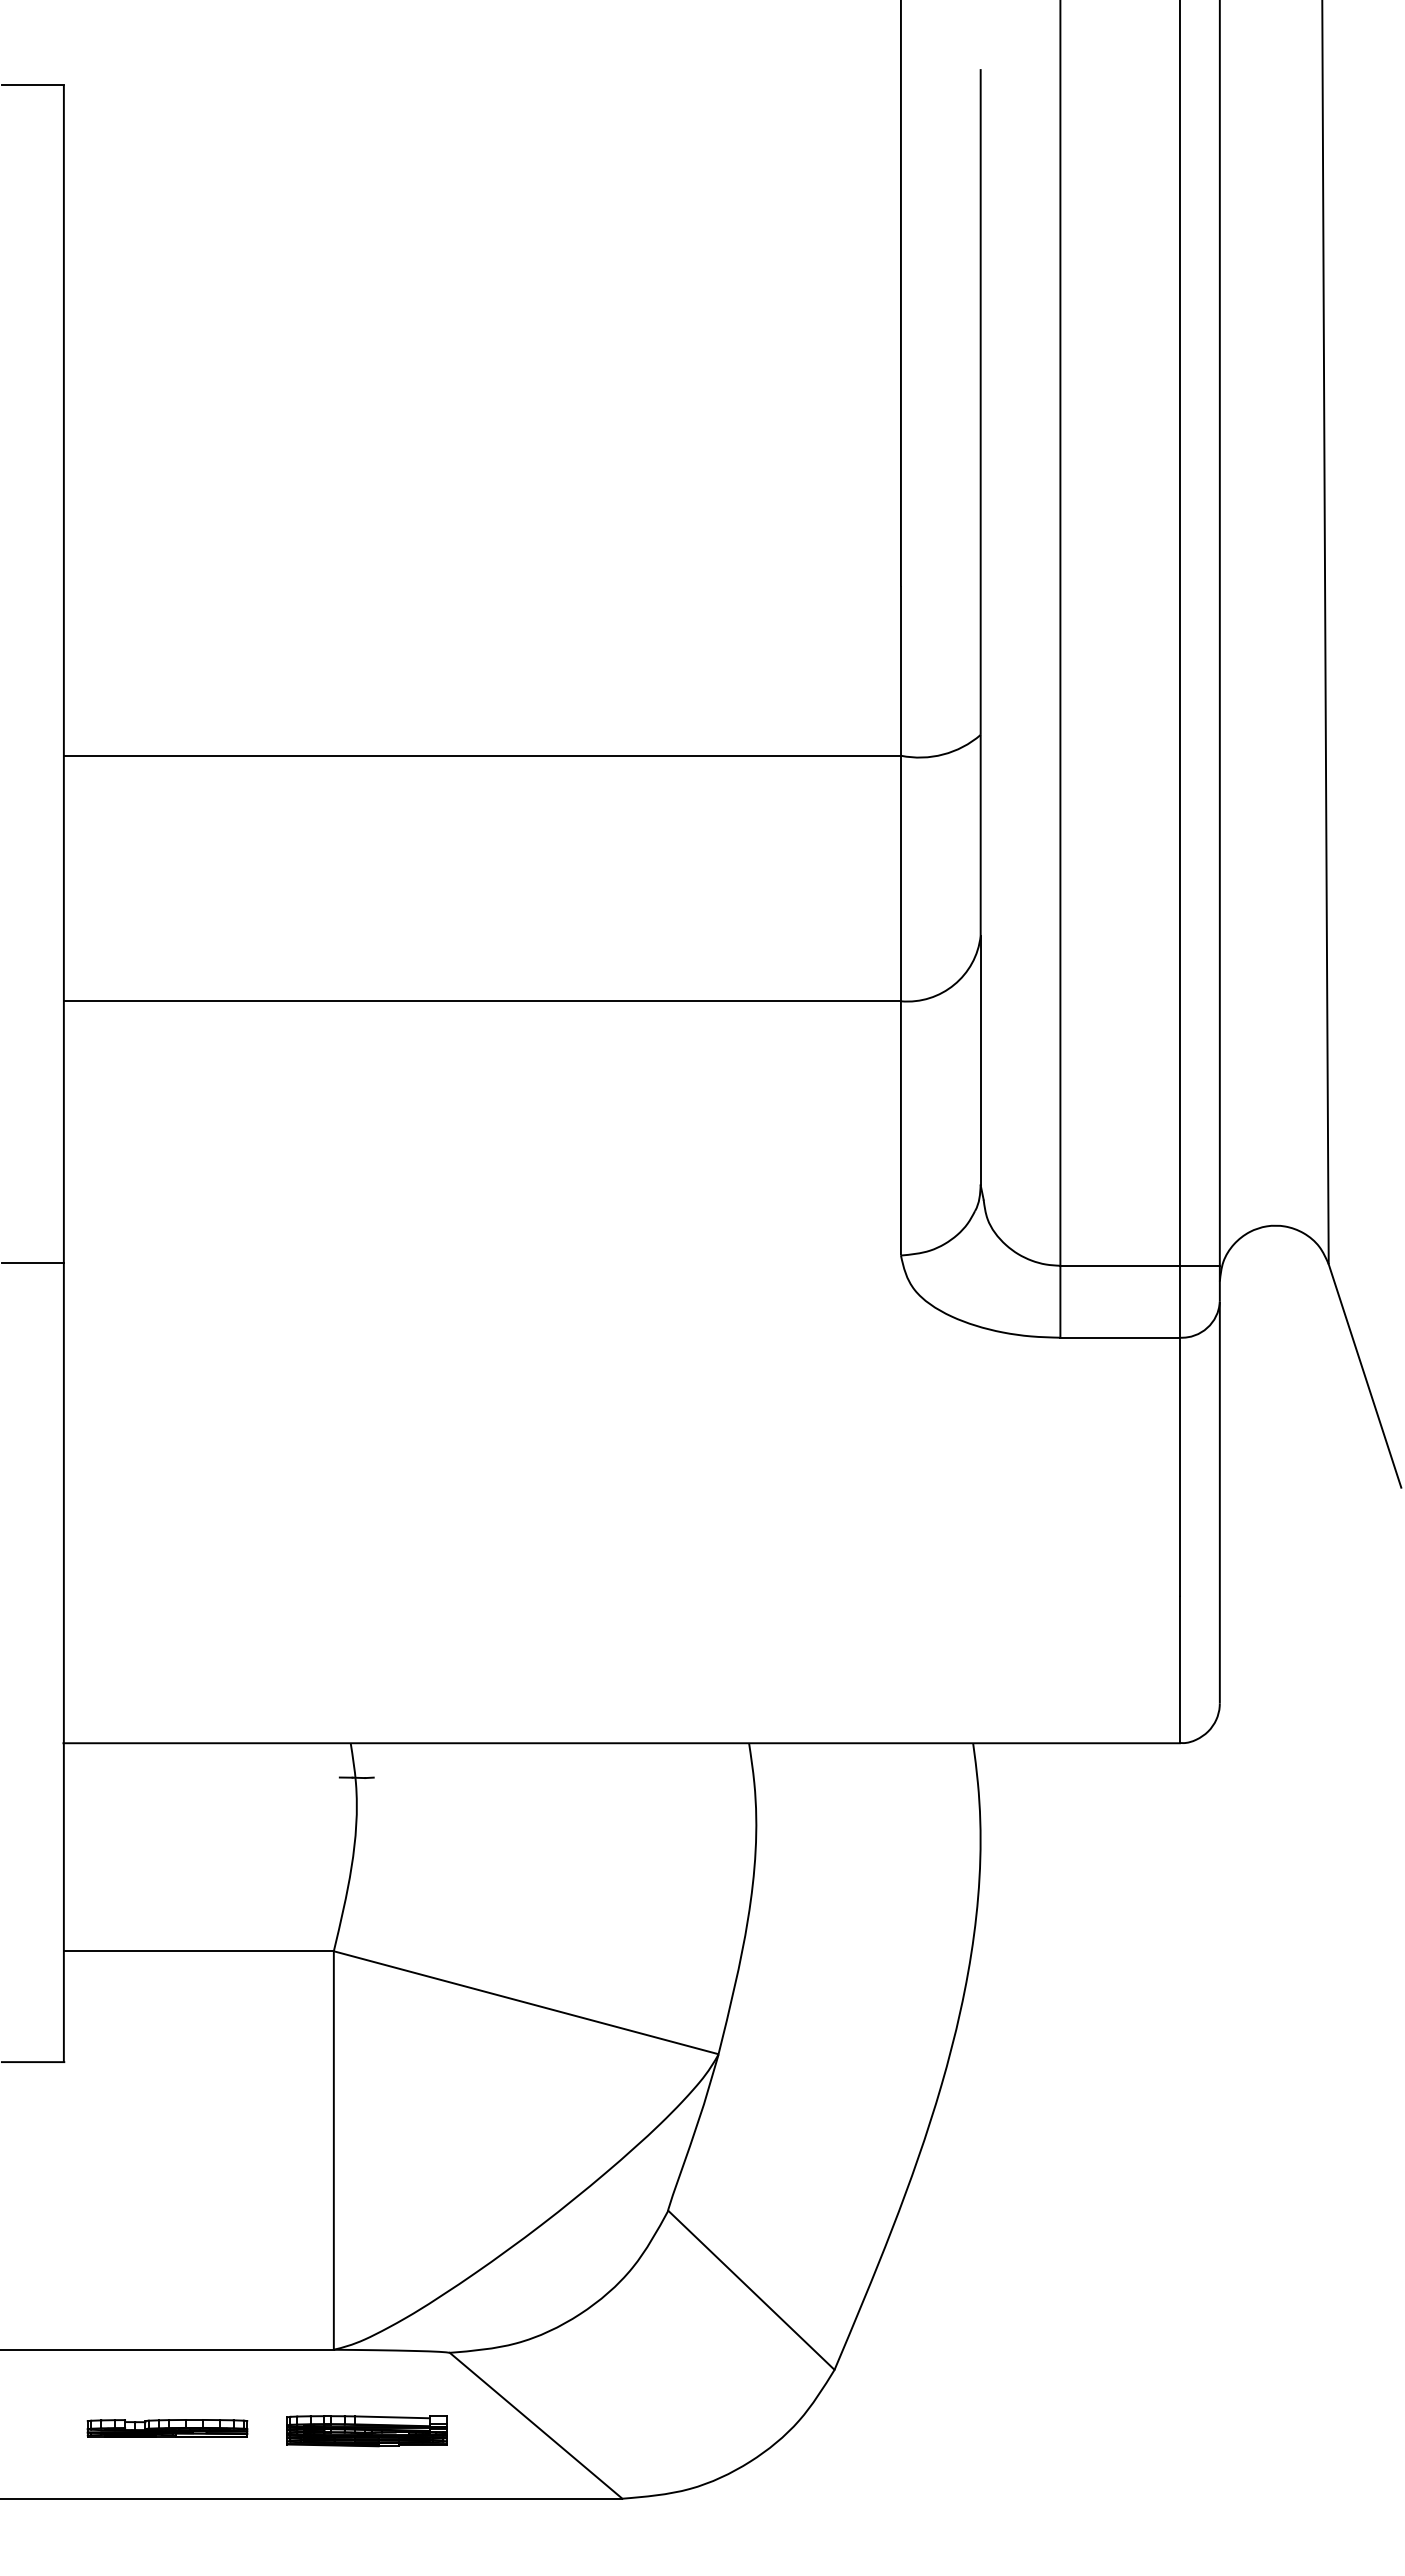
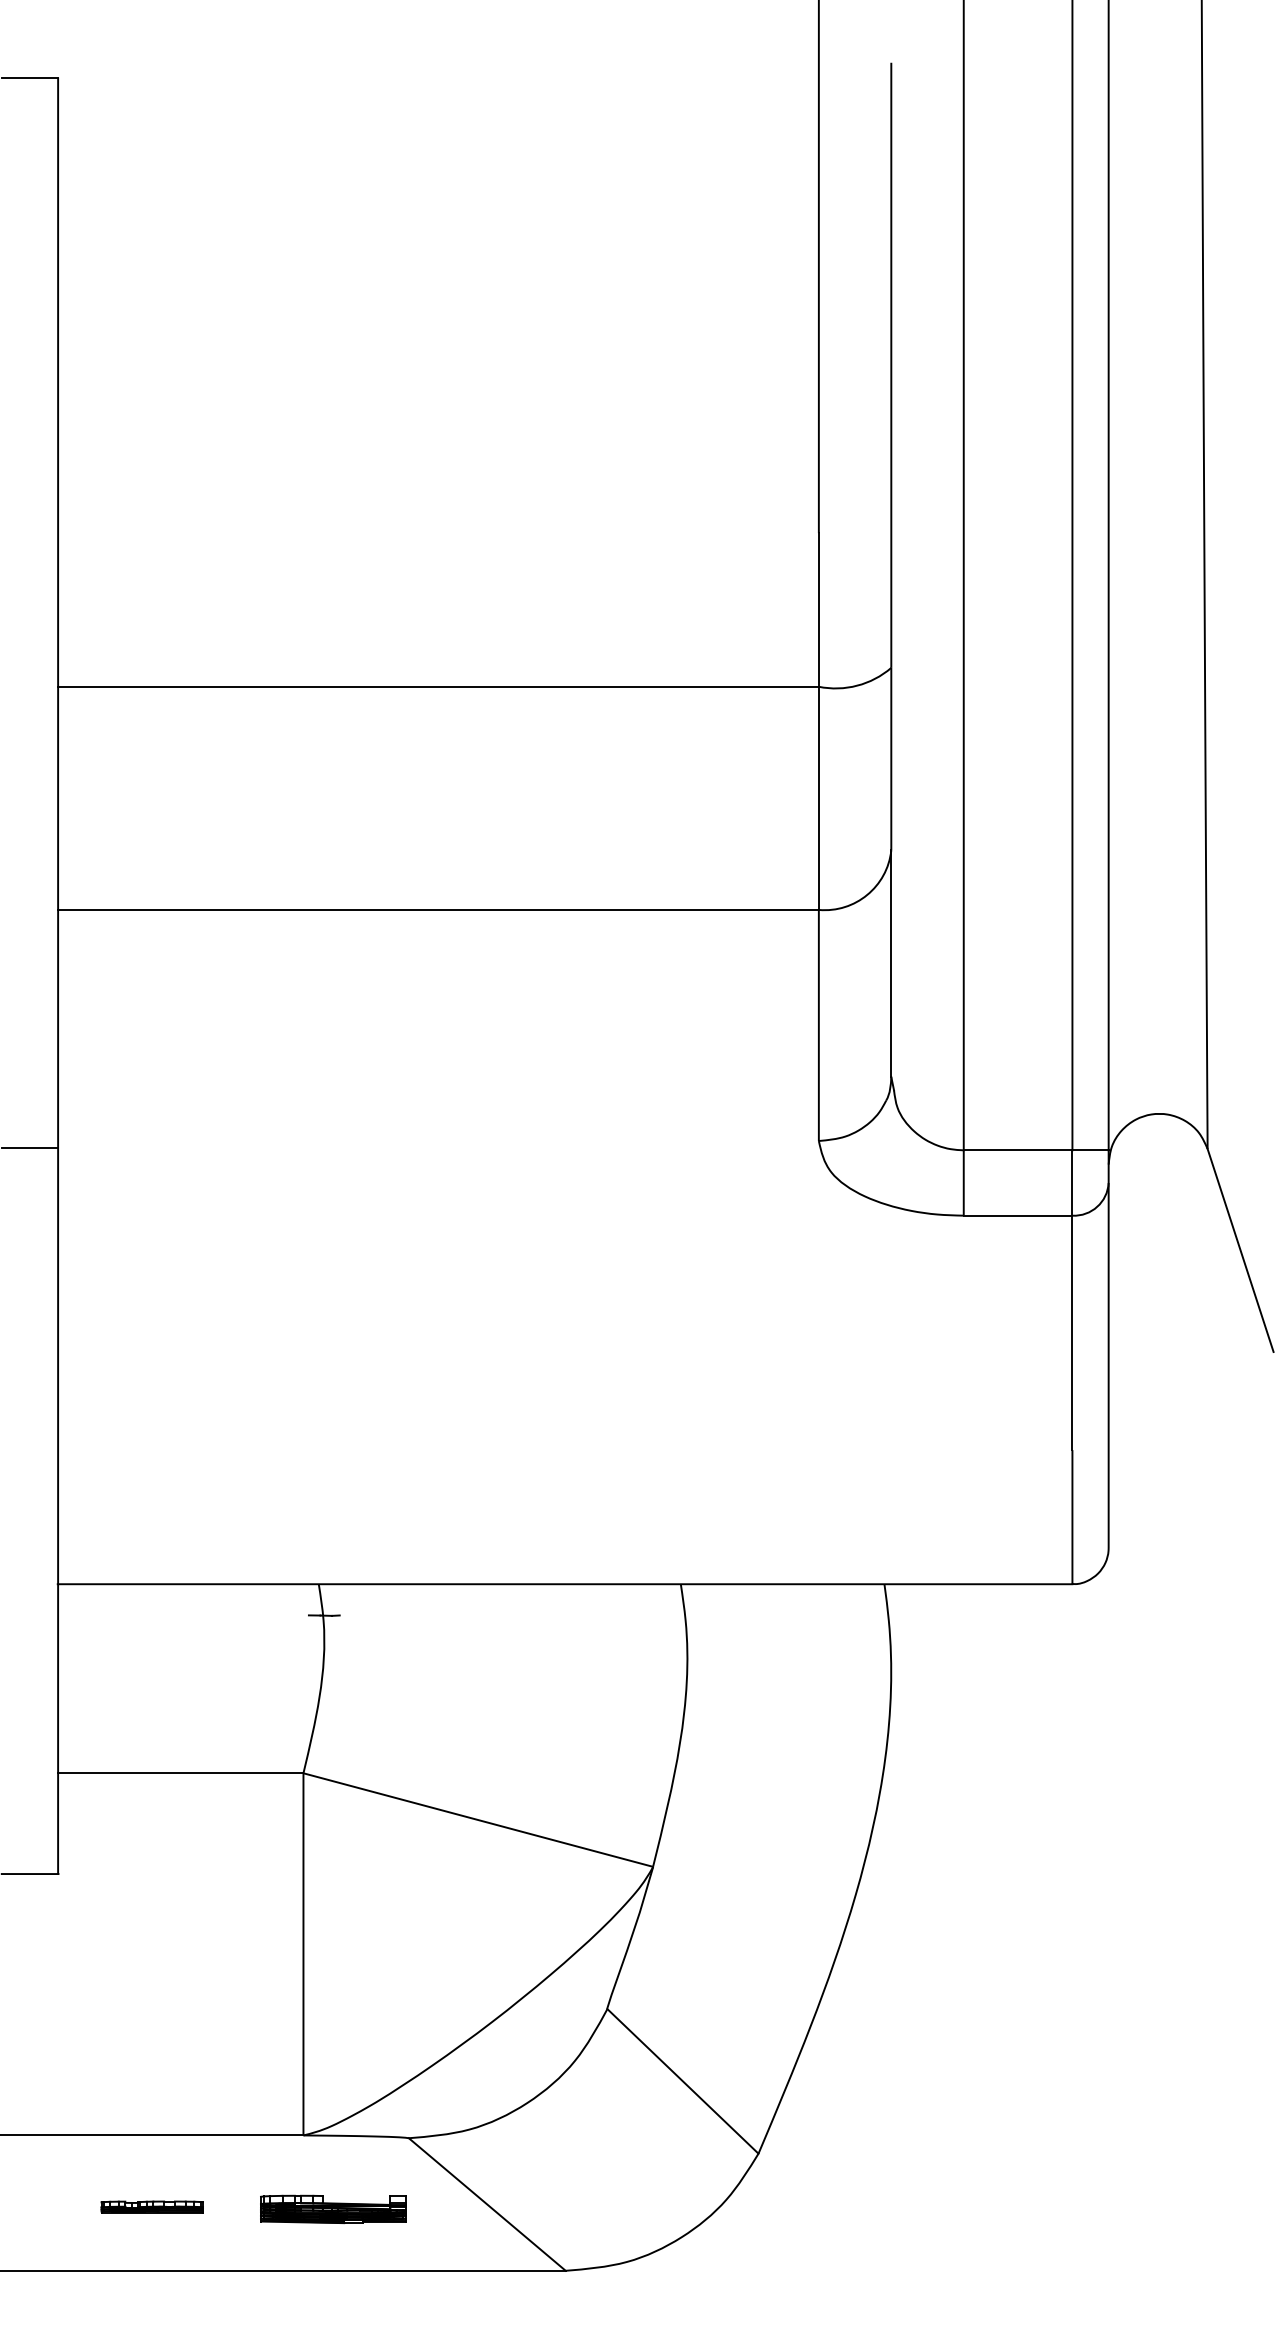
line: (391, 2417) -> (355, 2196), removed
part: (167, 2428) -> (152, 2206), size x0.7

